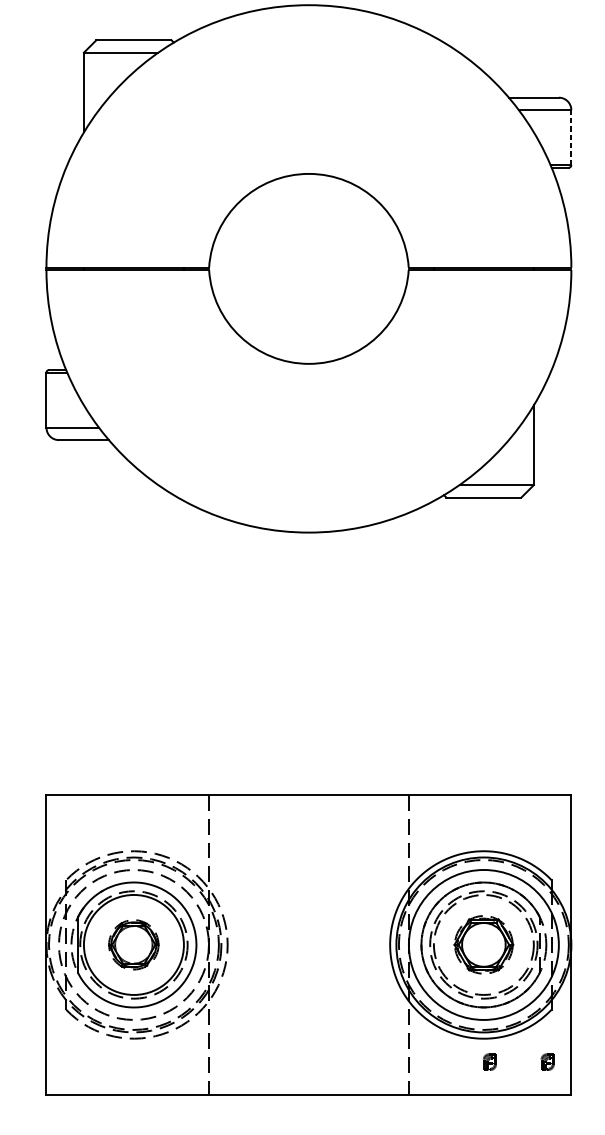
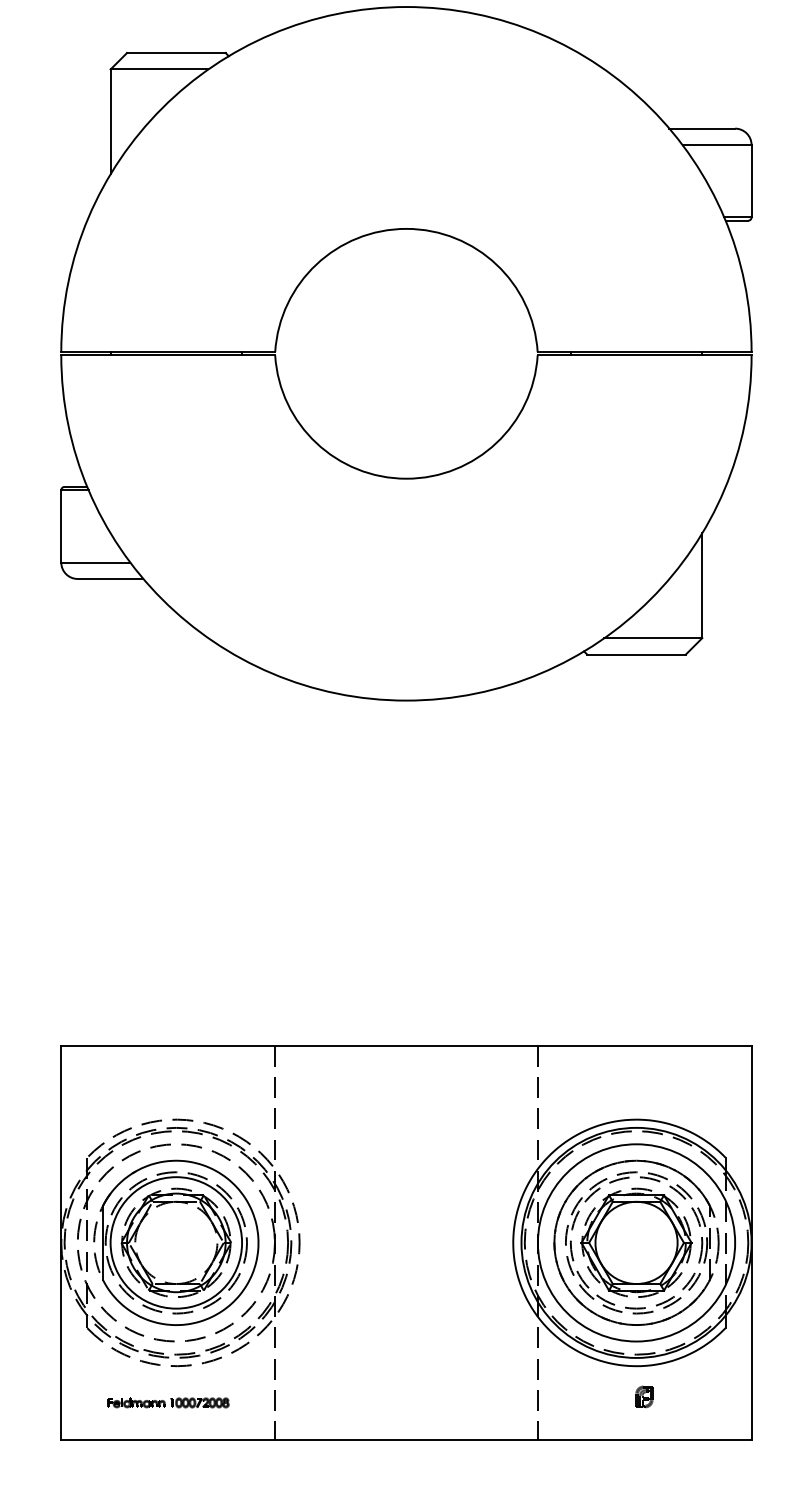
line: (571, 137) -> (751, 180), dashed -> solid
part: (133, 944) -> (175, 1242), size x1.67
part: (483, 944) -> (636, 1242), size x1.43
part: (547, 1061) -> (720, 1396), removed
part: (127, 1066) -> (168, 1402), added

